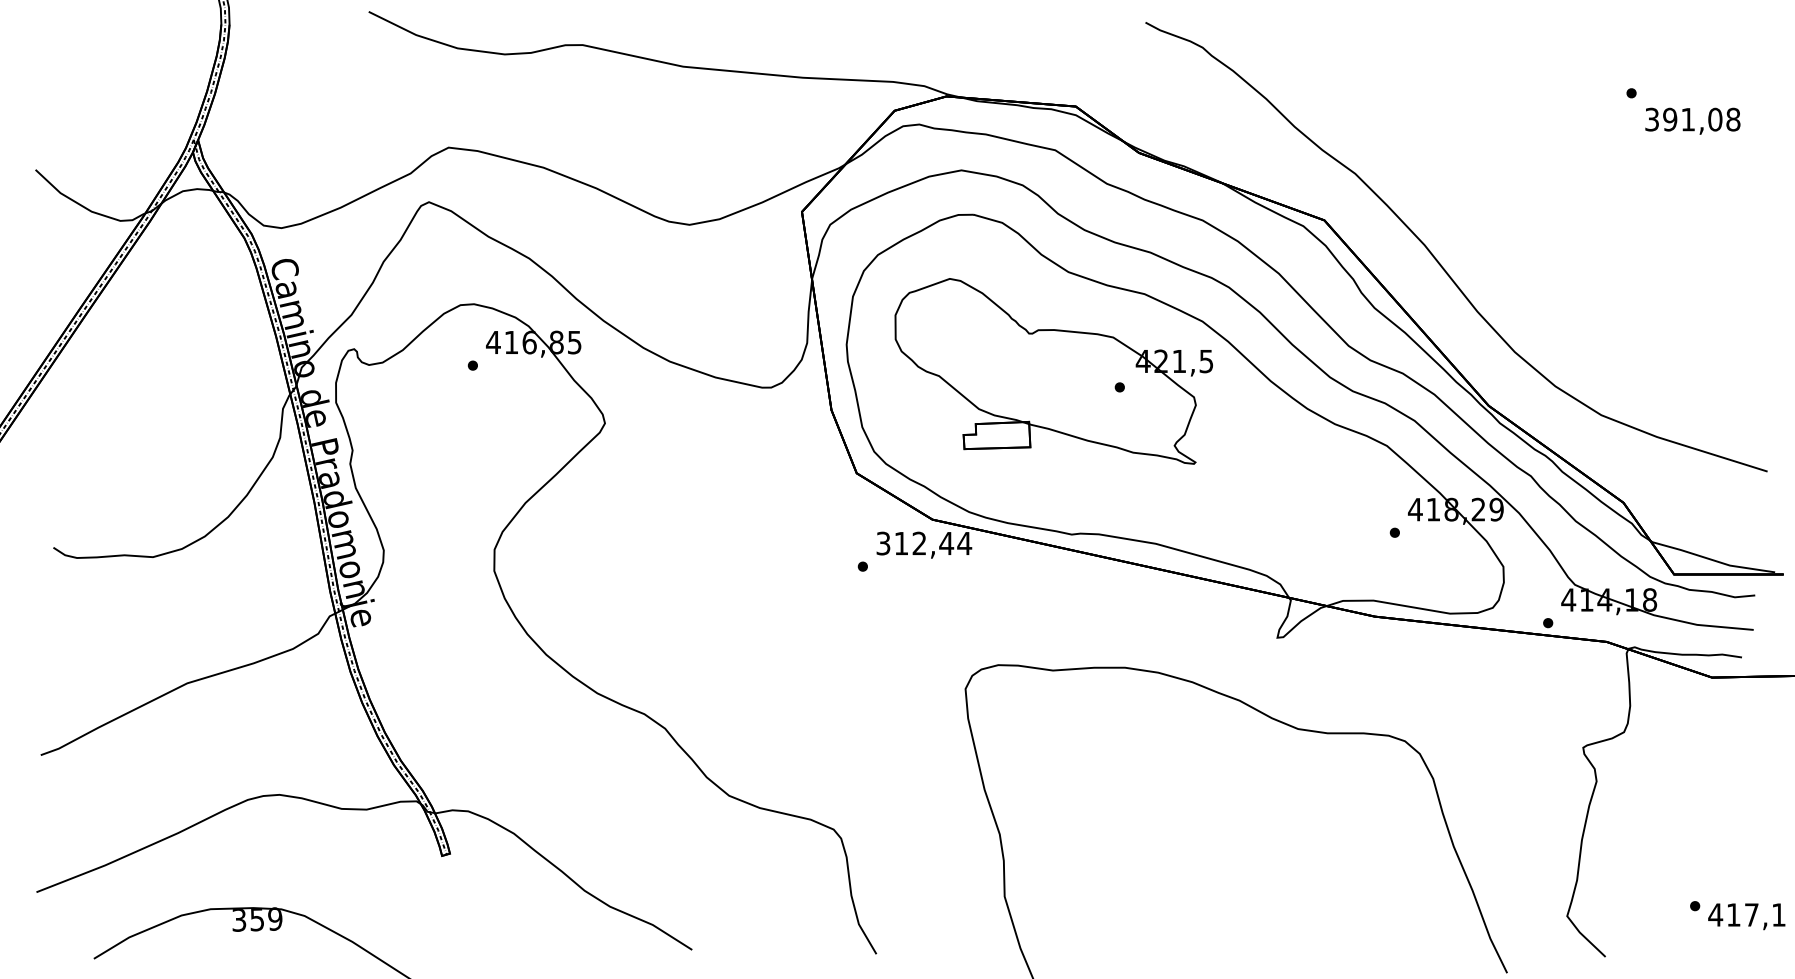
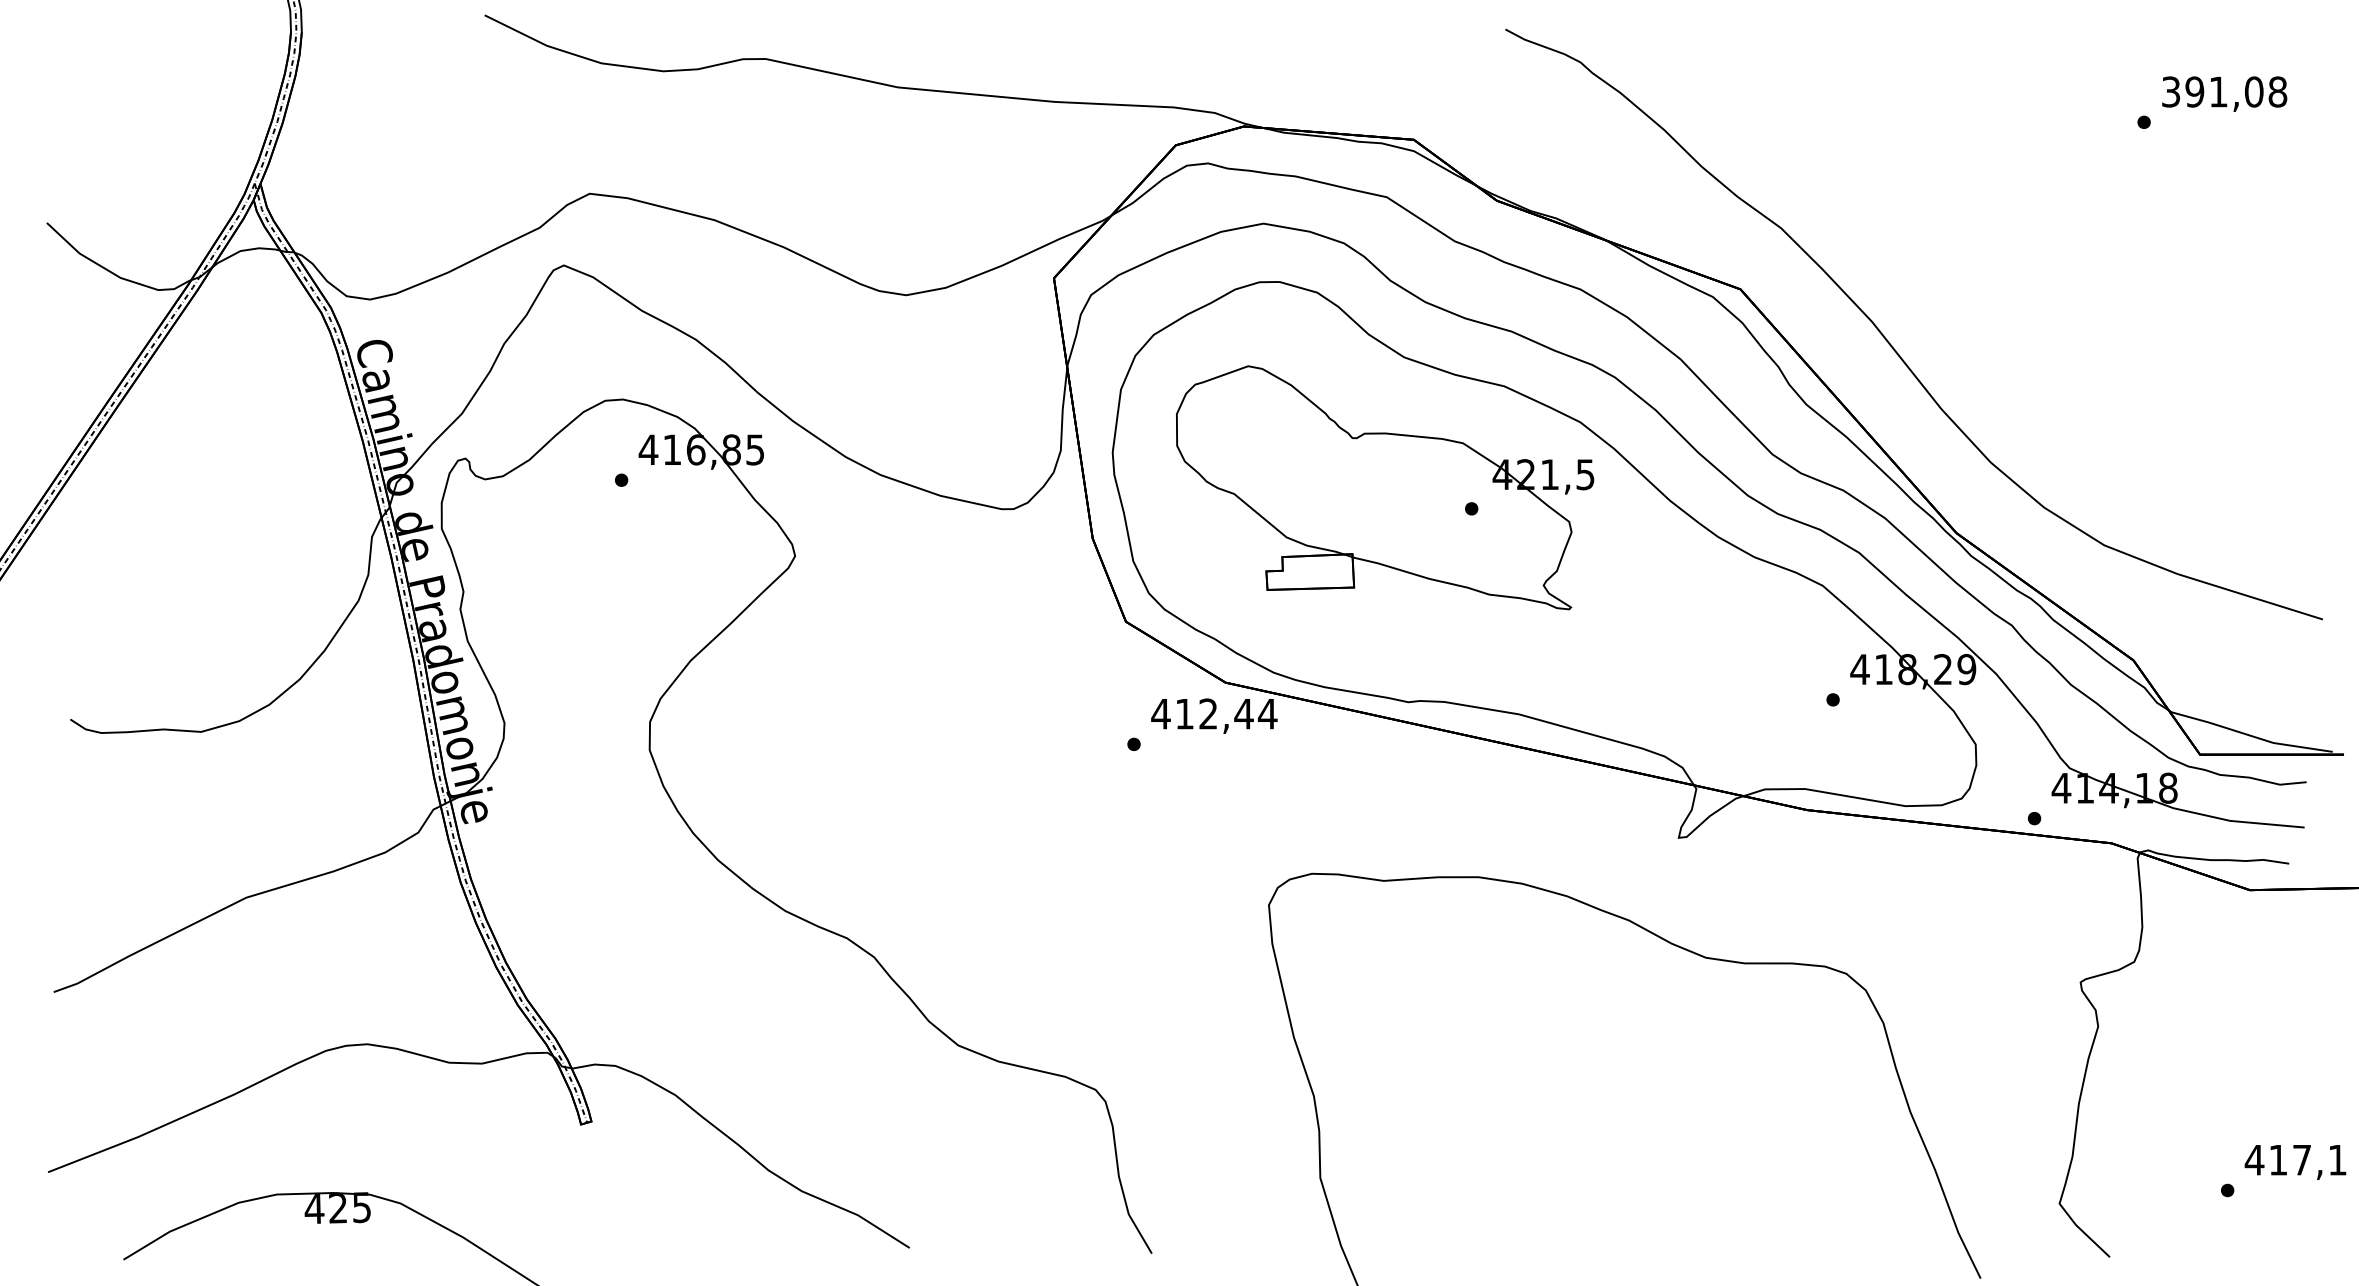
text: (1692, 120) -> (2224, 93), moved
text: (883, 543) -> (1160, 713), 312,44 -> 412,44
text: (1746, 916) -> (2295, 1162), moved
text: (256, 919) -> (337, 1207), 359 -> 425

